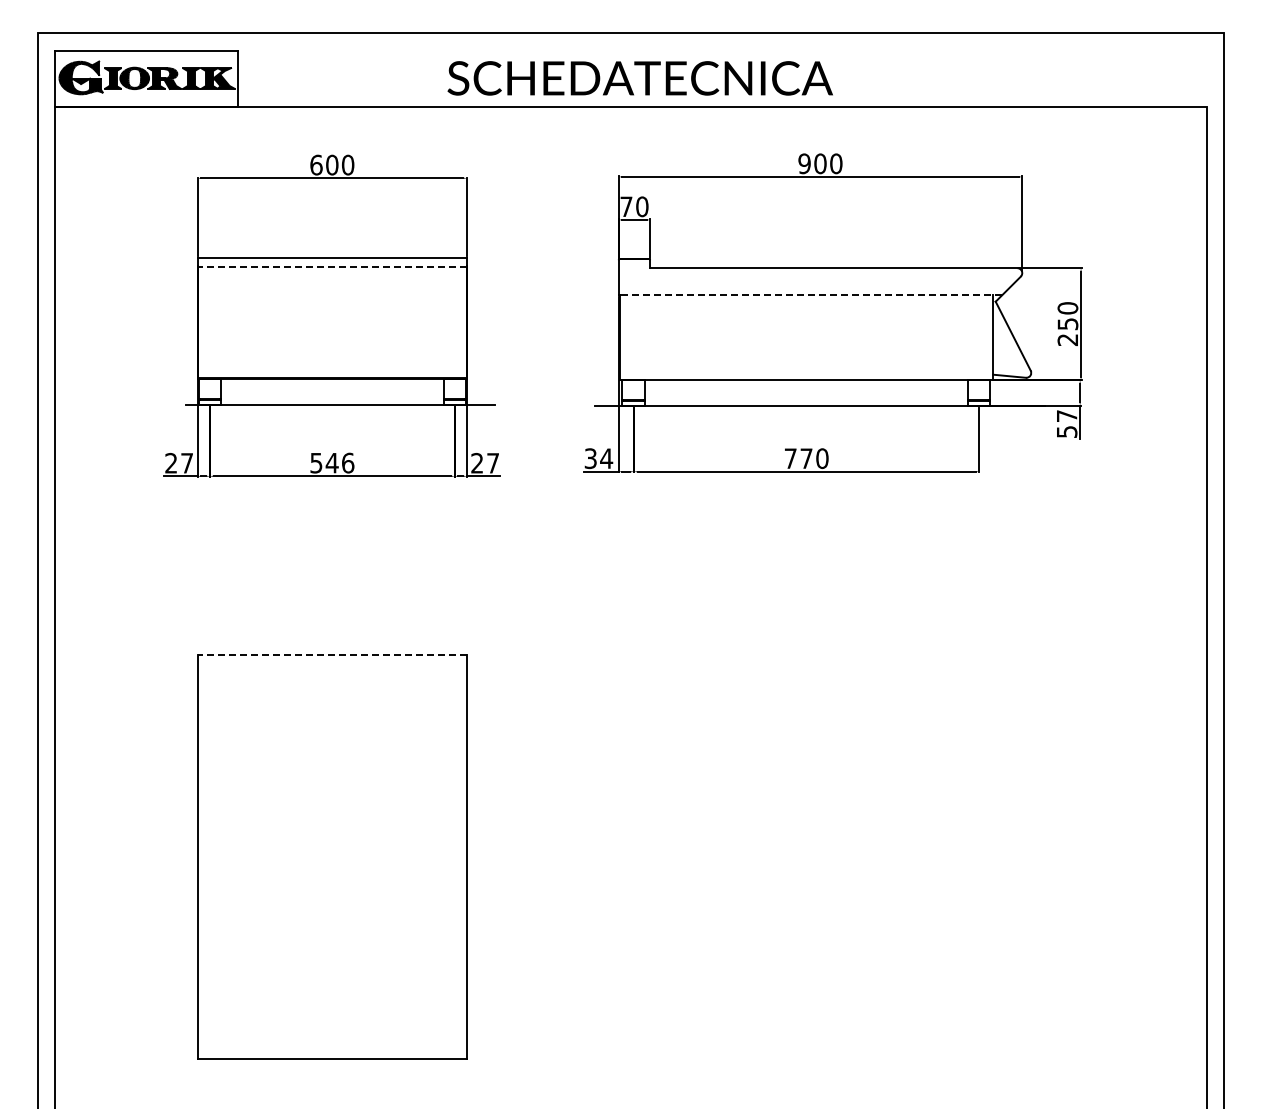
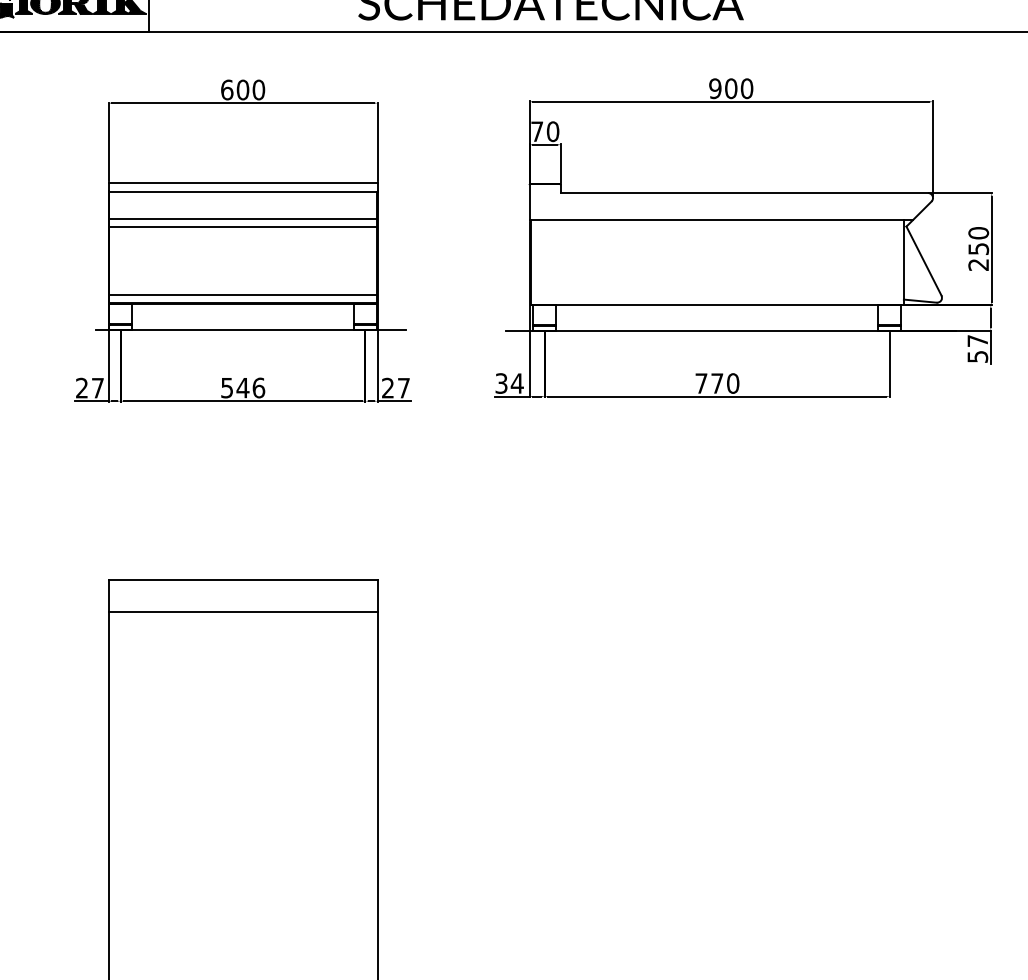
line: (332, 267) -> (243, 192), dashed -> solid
line: (332, 293) -> (243, 218), added
line: (810, 295) -> (721, 220), dashed -> solid
line: (332, 301) -> (243, 226), added
line: (332, 370) -> (243, 295), added
line: (332, 655) -> (243, 580), dashed -> solid
line: (331, 686) -> (242, 611), added

